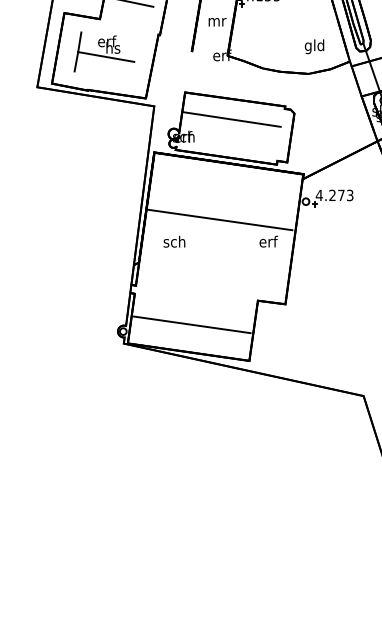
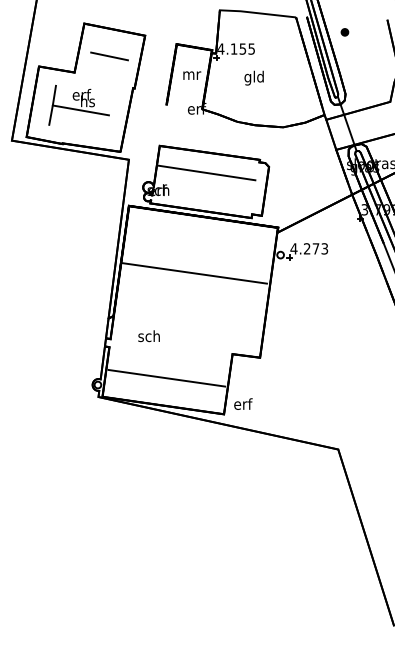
text: (313, 46) -> (253, 77), moved
text: (268, 241) -> (243, 403), moved
text: (173, 242) -> (148, 336), moved

